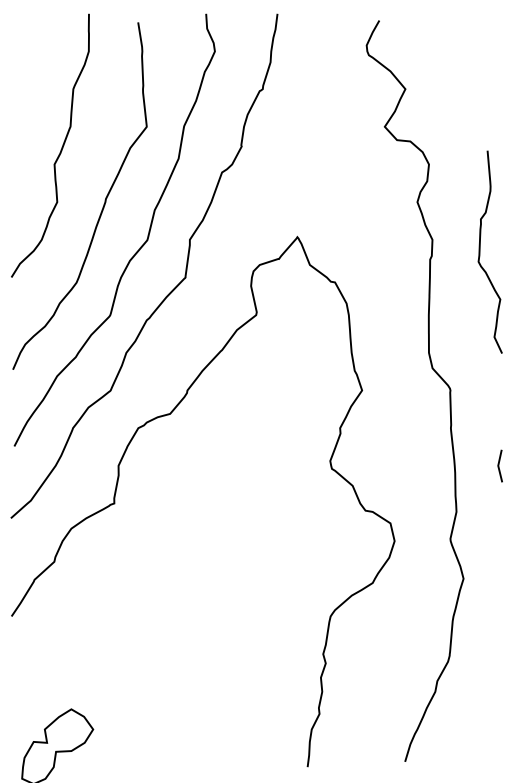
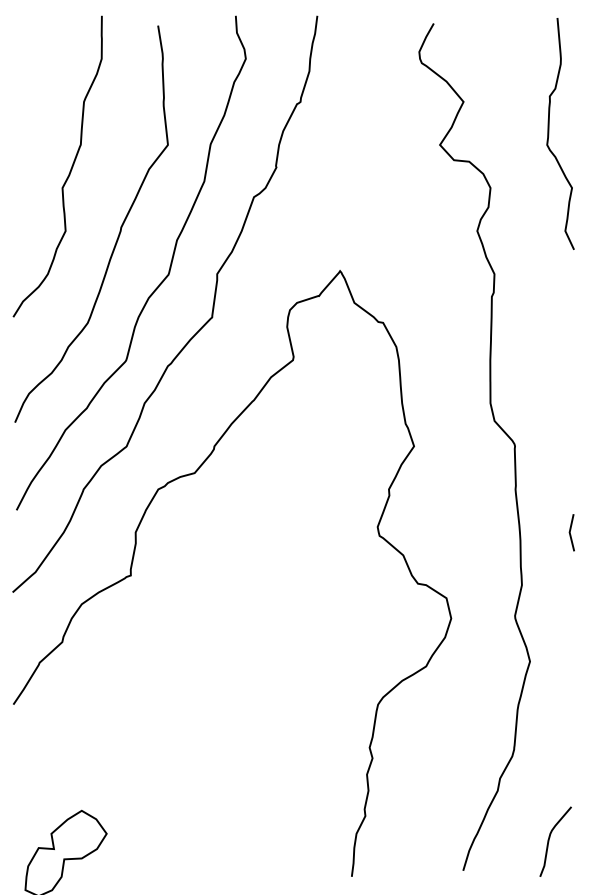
curve: (480, 251) -> (549, 133), moved
curve: (481, 733) -> (550, 838), added

